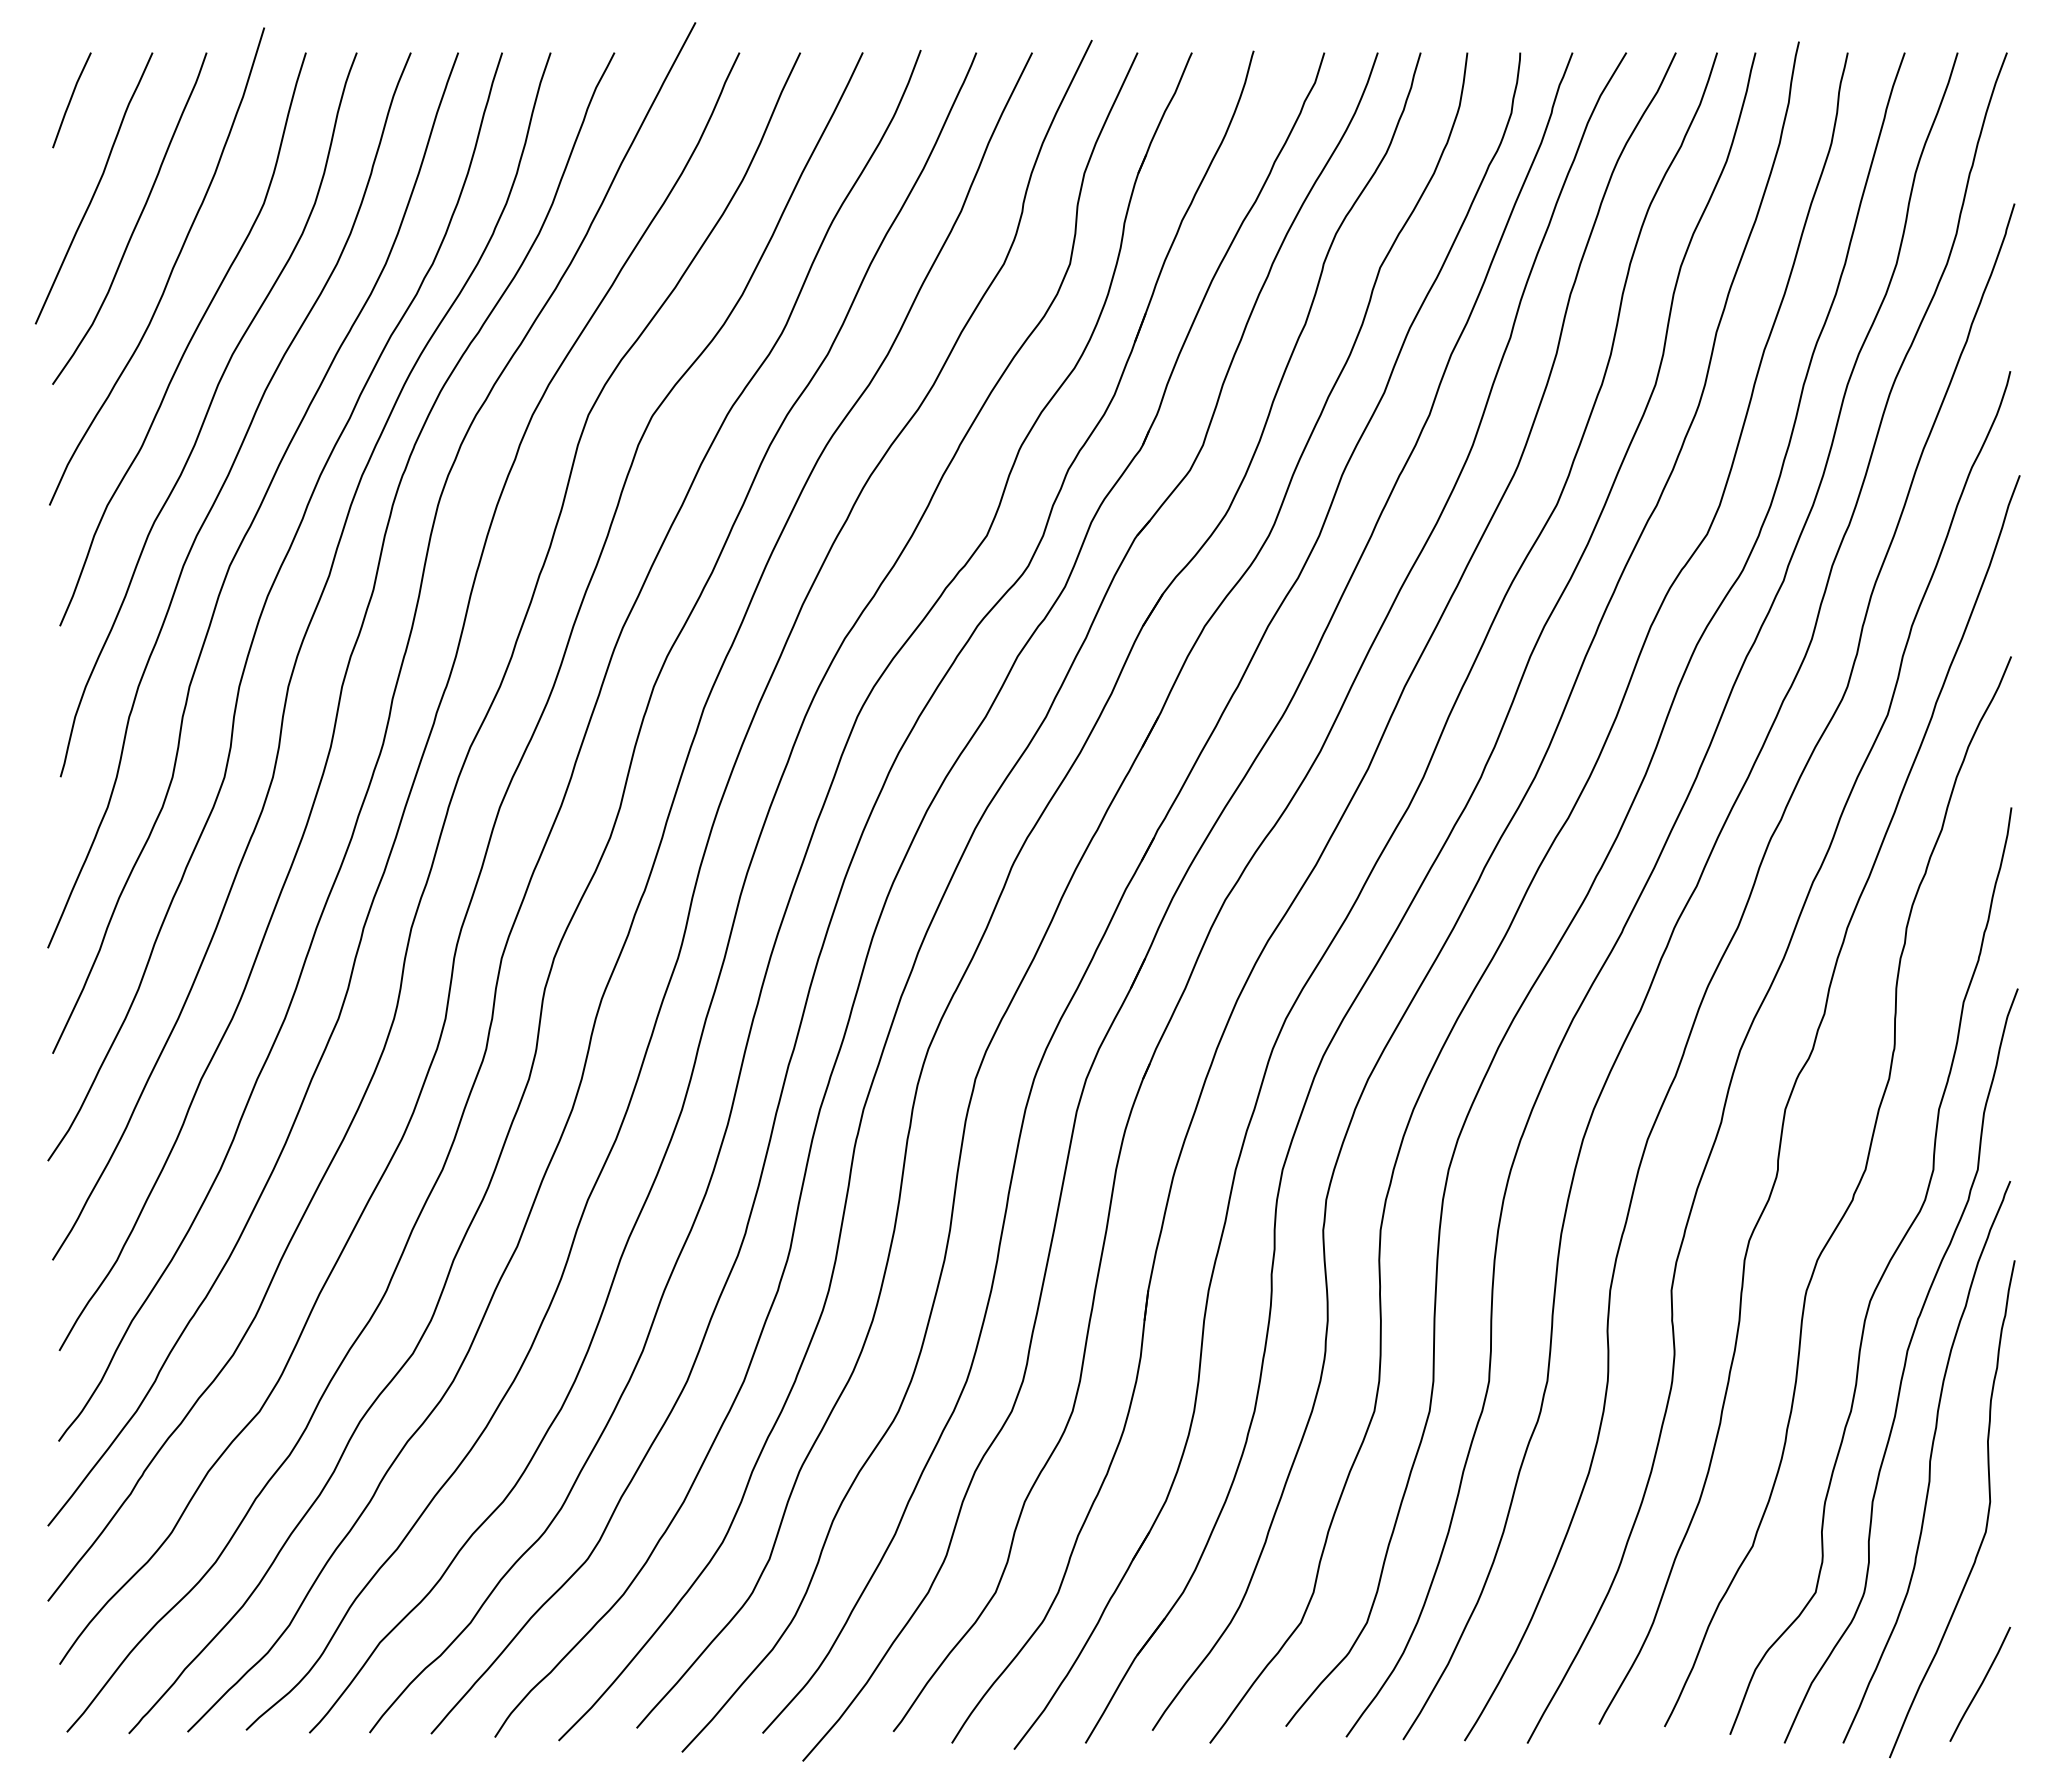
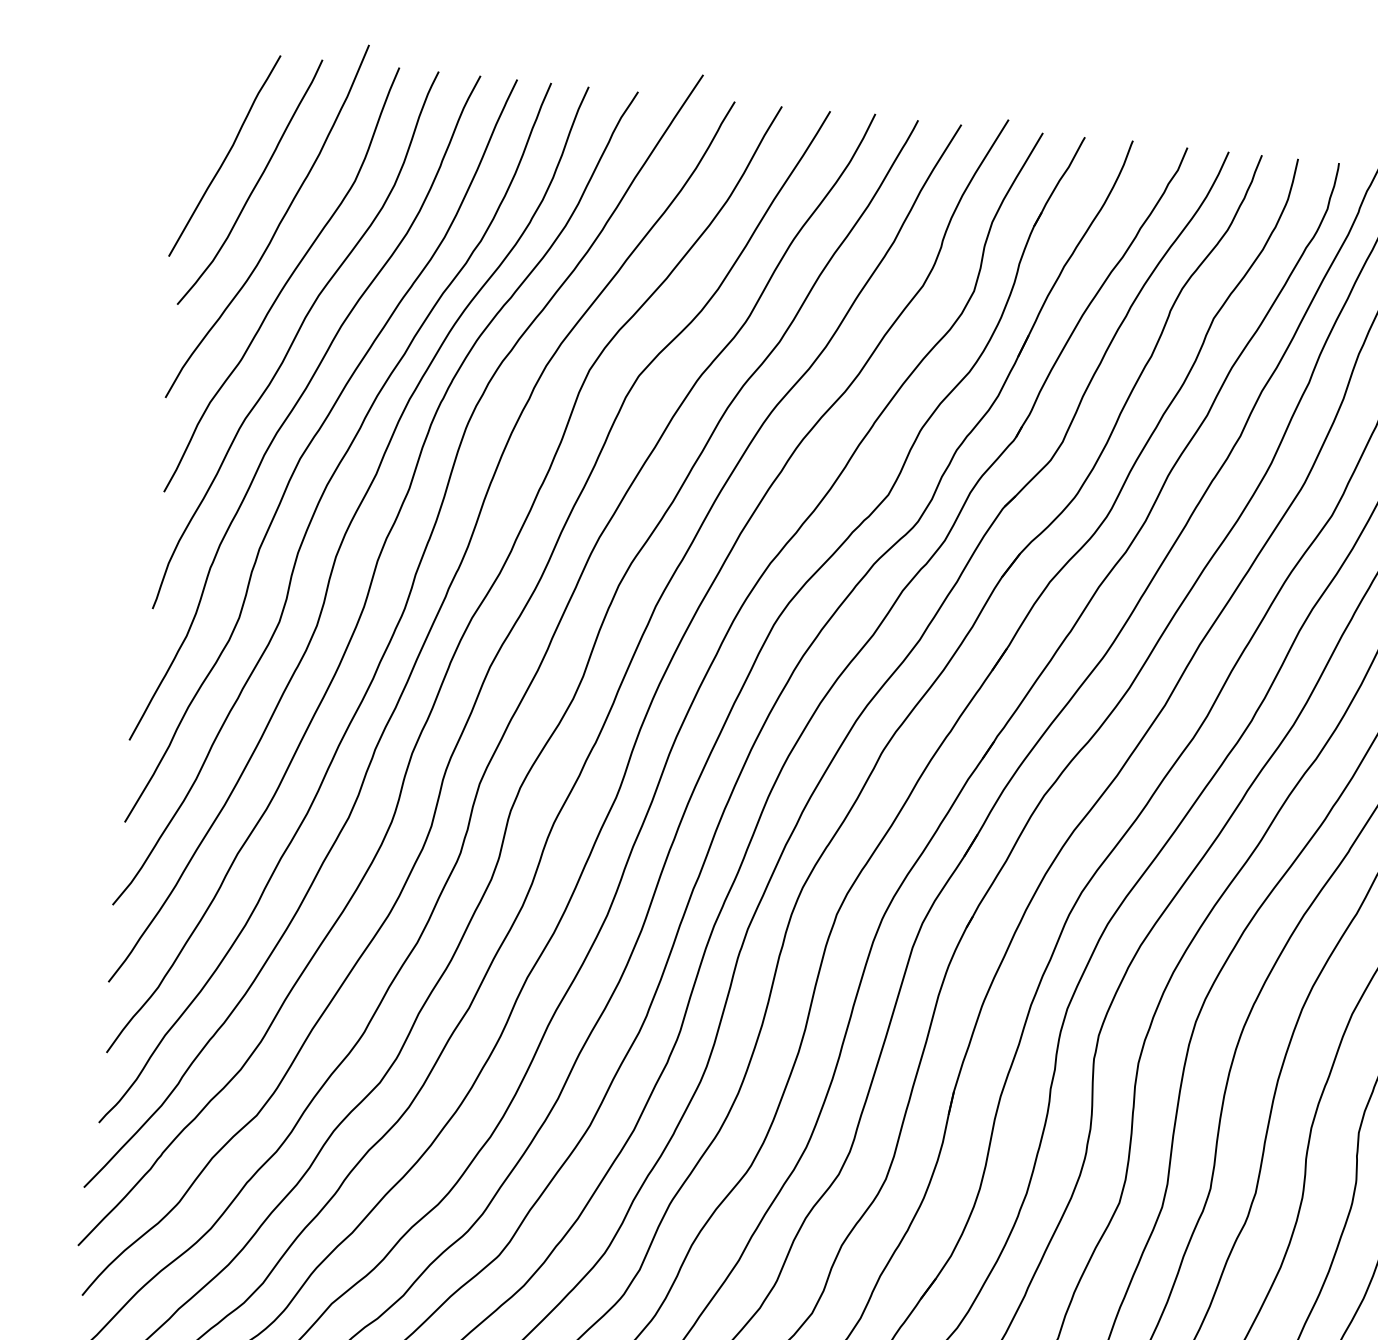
line: (71, 100) -> (214, 86), removed

